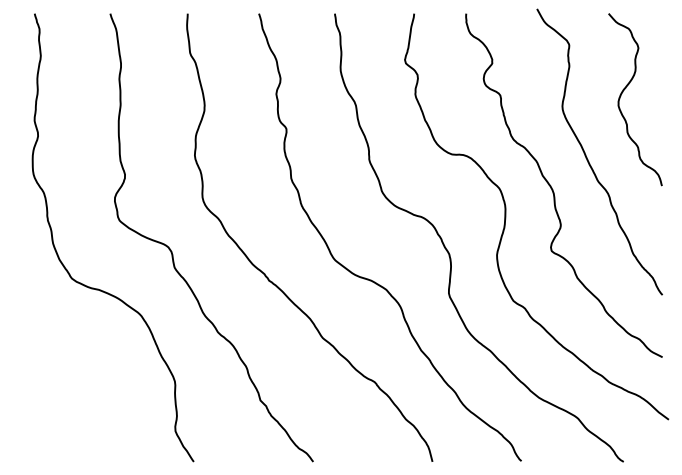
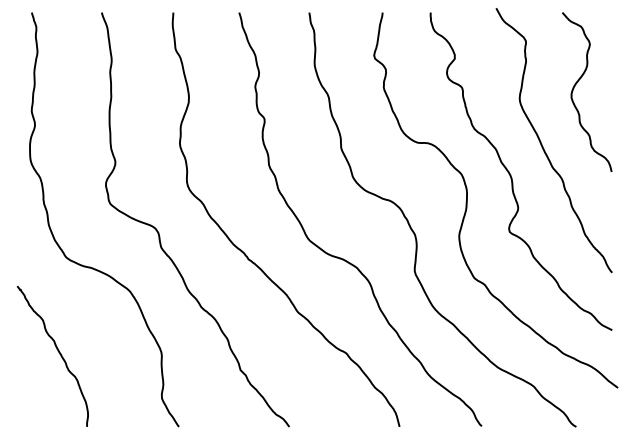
curve: (63, 381) -> (58, 352), added

